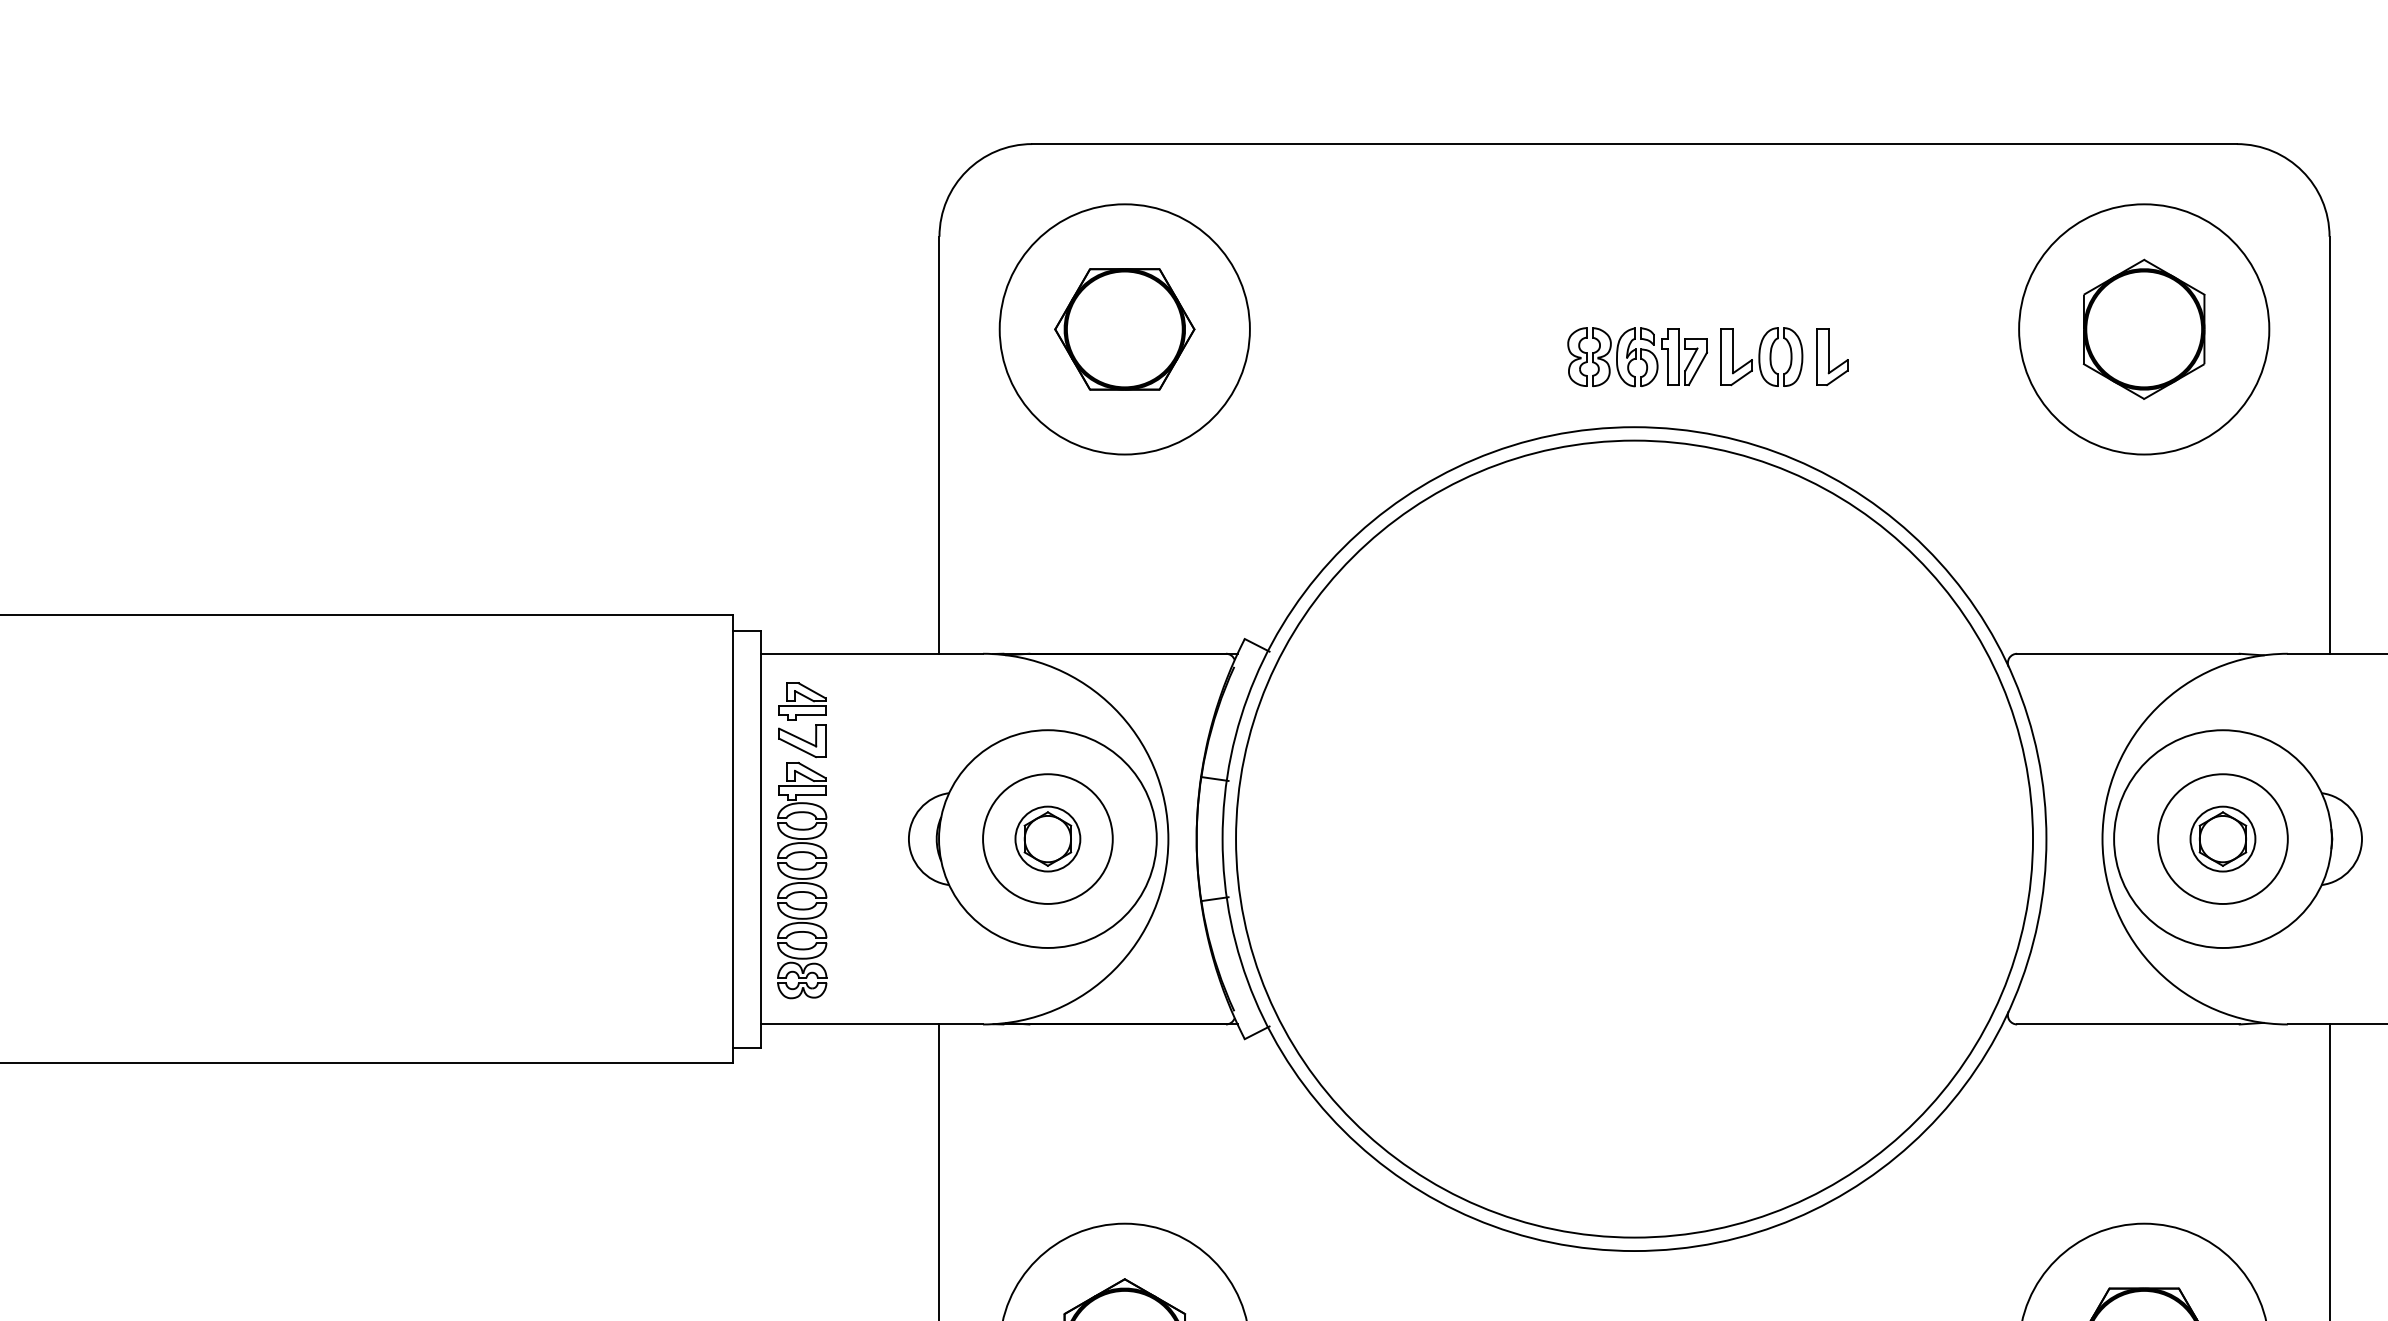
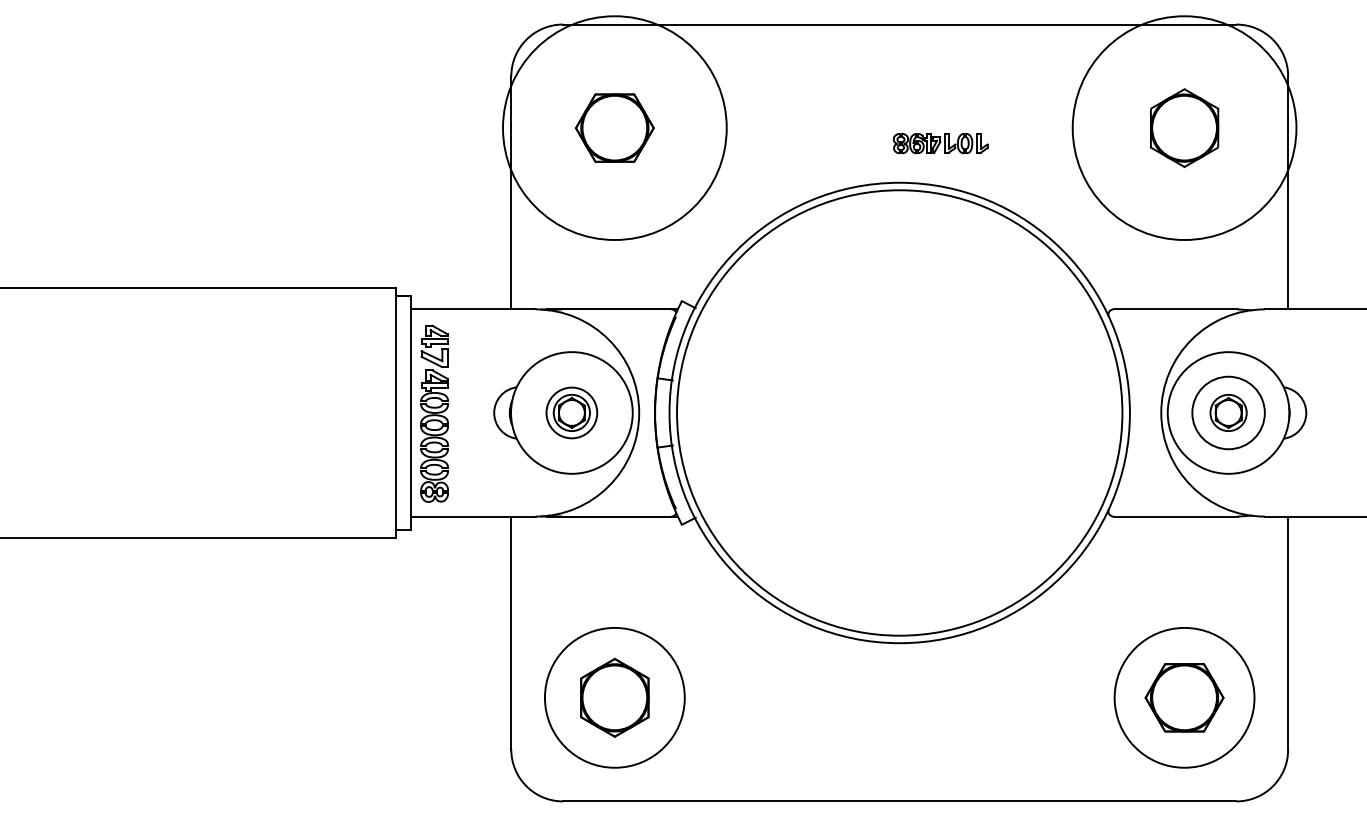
circle: (1124, 330) -> (614, 128), size x1.6
circle: (2144, 330) -> (1184, 128), size x1.6
part: (1707, 356) -> (940, 143), size x0.6
circle: (1047, 838) -> (571, 412), size x0.7

